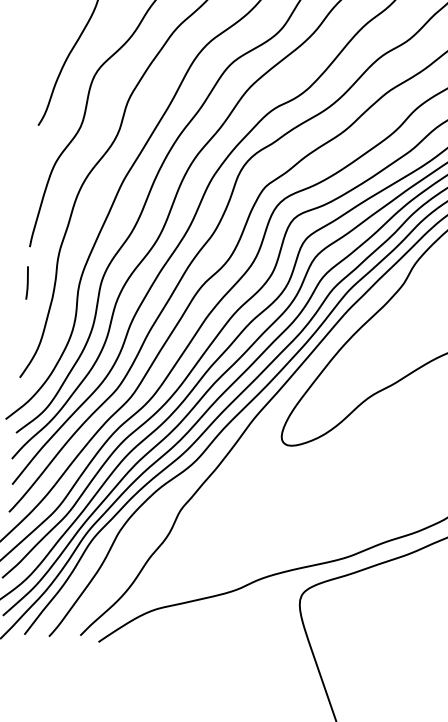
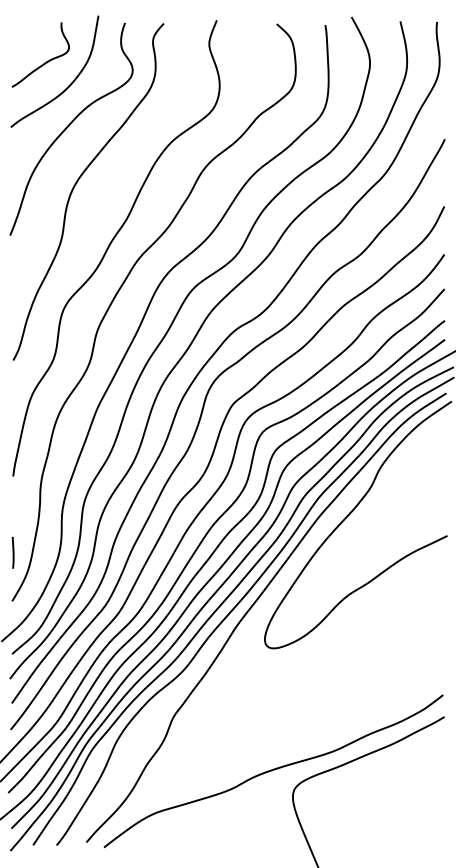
line: (26, 282) -> (12, 552), moved

